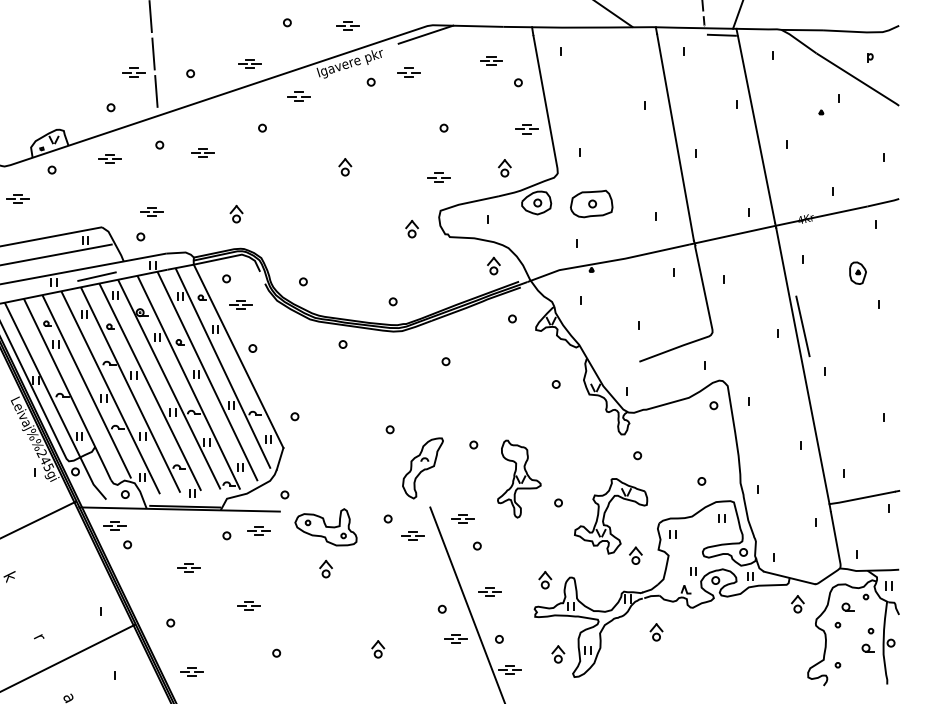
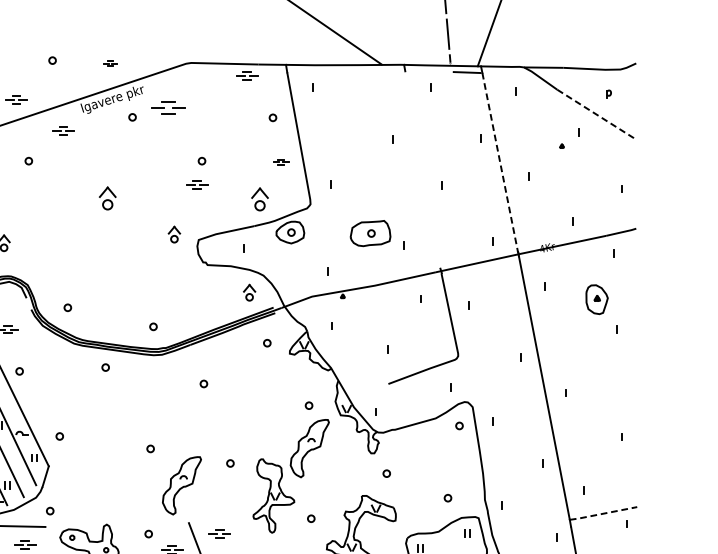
part: (347, 25) -> (109, 63), size x0.6
line: (425, 34) -> (184, 71), removed
part: (491, 60) -> (247, 75), moved
part: (408, 72) -> (168, 108), size x1.6
line: (858, 80) -> (597, 115), solid -> dashed
part: (526, 129) -> (280, 162), size x0.7
line: (756, 130) -> (500, 163), solid -> dashed
line: (675, 136) -> (422, 169), removed
part: (345, 167) -> (108, 198), size x1.4
part: (504, 168) -> (259, 199), size x1.4
part: (438, 177) -> (196, 185), moved
part: (591, 203) -> (370, 233), moved
part: (411, 228) -> (173, 233), moved
part: (857, 272) -> (596, 298), size x1.4
line: (802, 326) -> (544, 350), removed
part: (556, 429) -> (309, 448), added
line: (862, 498) -> (601, 514), solid -> dashed

